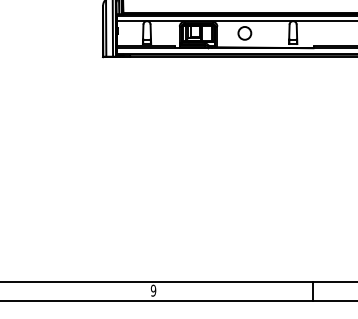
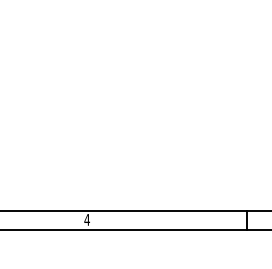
text: (153, 290) -> (87, 219), 9 -> 4

